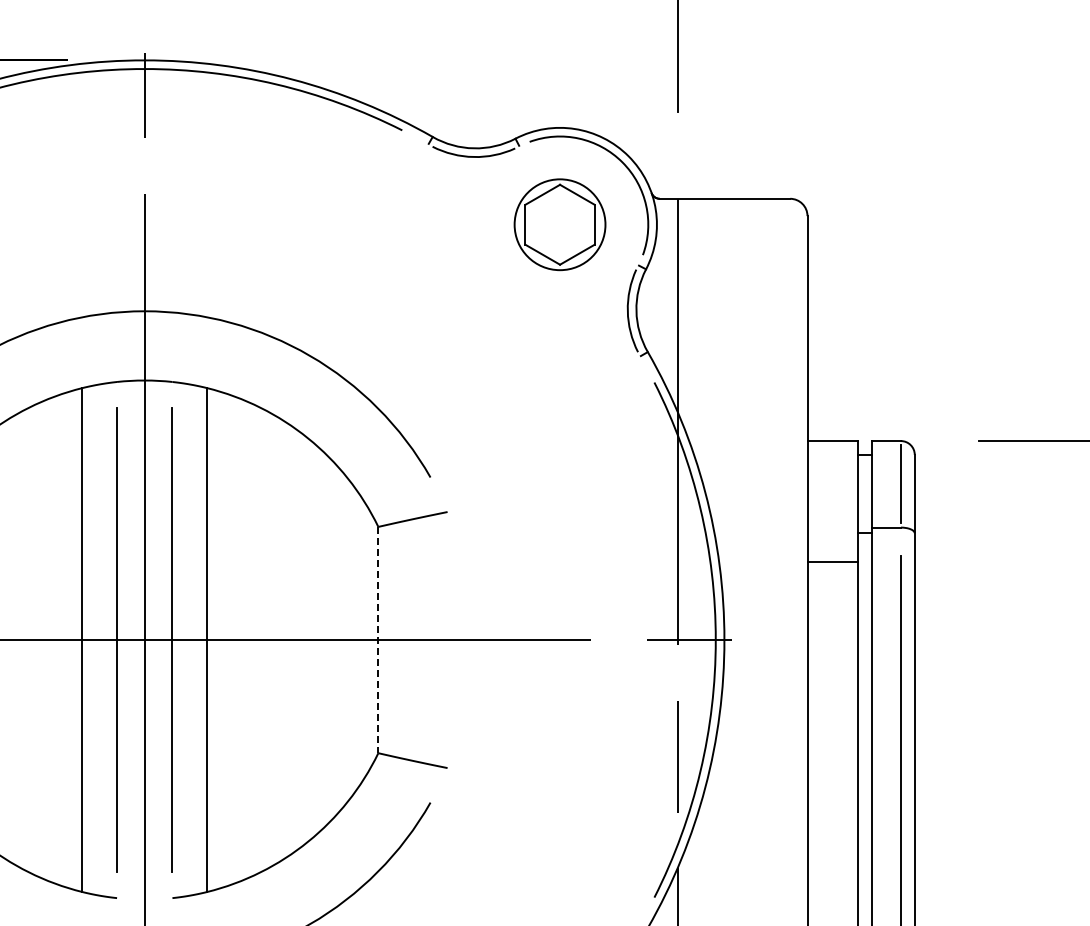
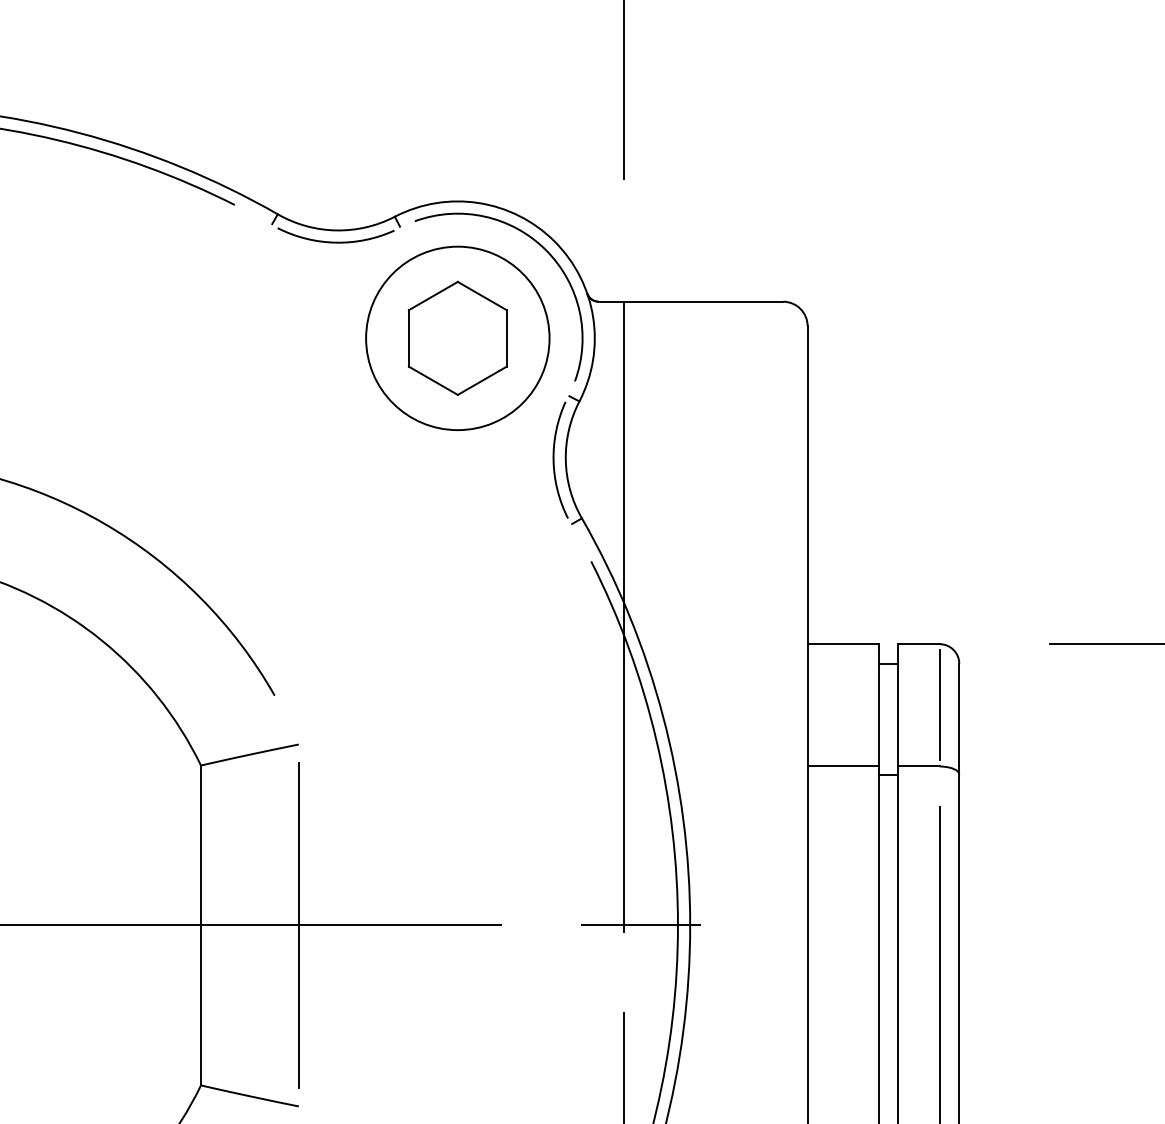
circle: (559, 224) -> (457, 338), size x1.43
line: (832, 561) -> (842, 766), moved
line: (447, 639) -> (298, 924), added
line: (378, 640) -> (201, 926), dashed -> solid

